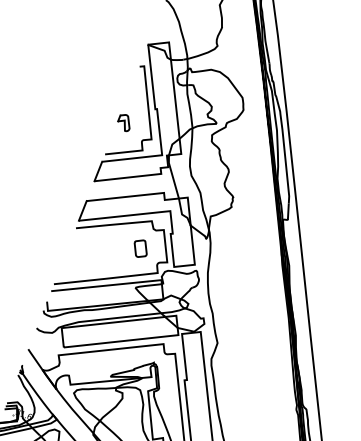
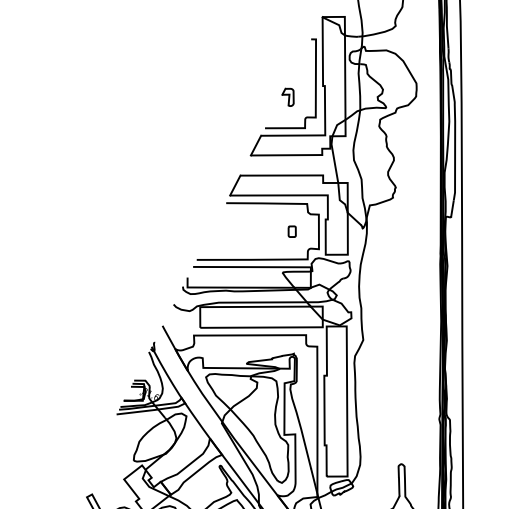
part: (139, 248) -> (291, 231), size x0.62

